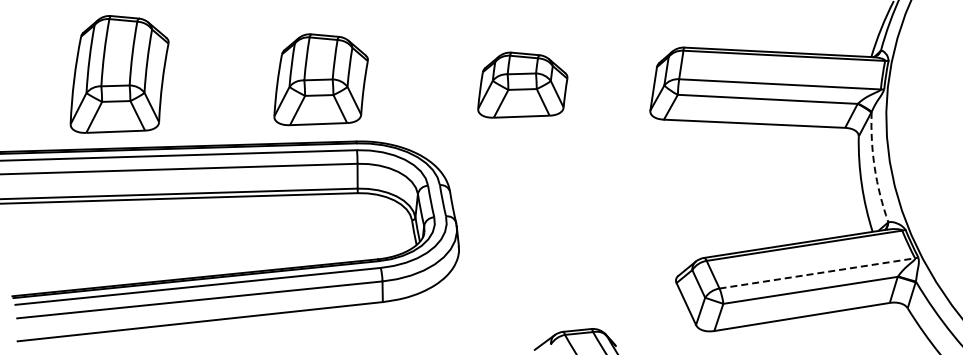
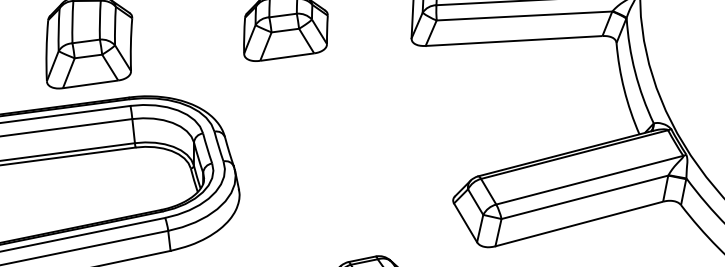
arc: (874, 167) -> (634, 71), dashed -> solid
line: (817, 273) -> (589, 180), dashed -> solid

